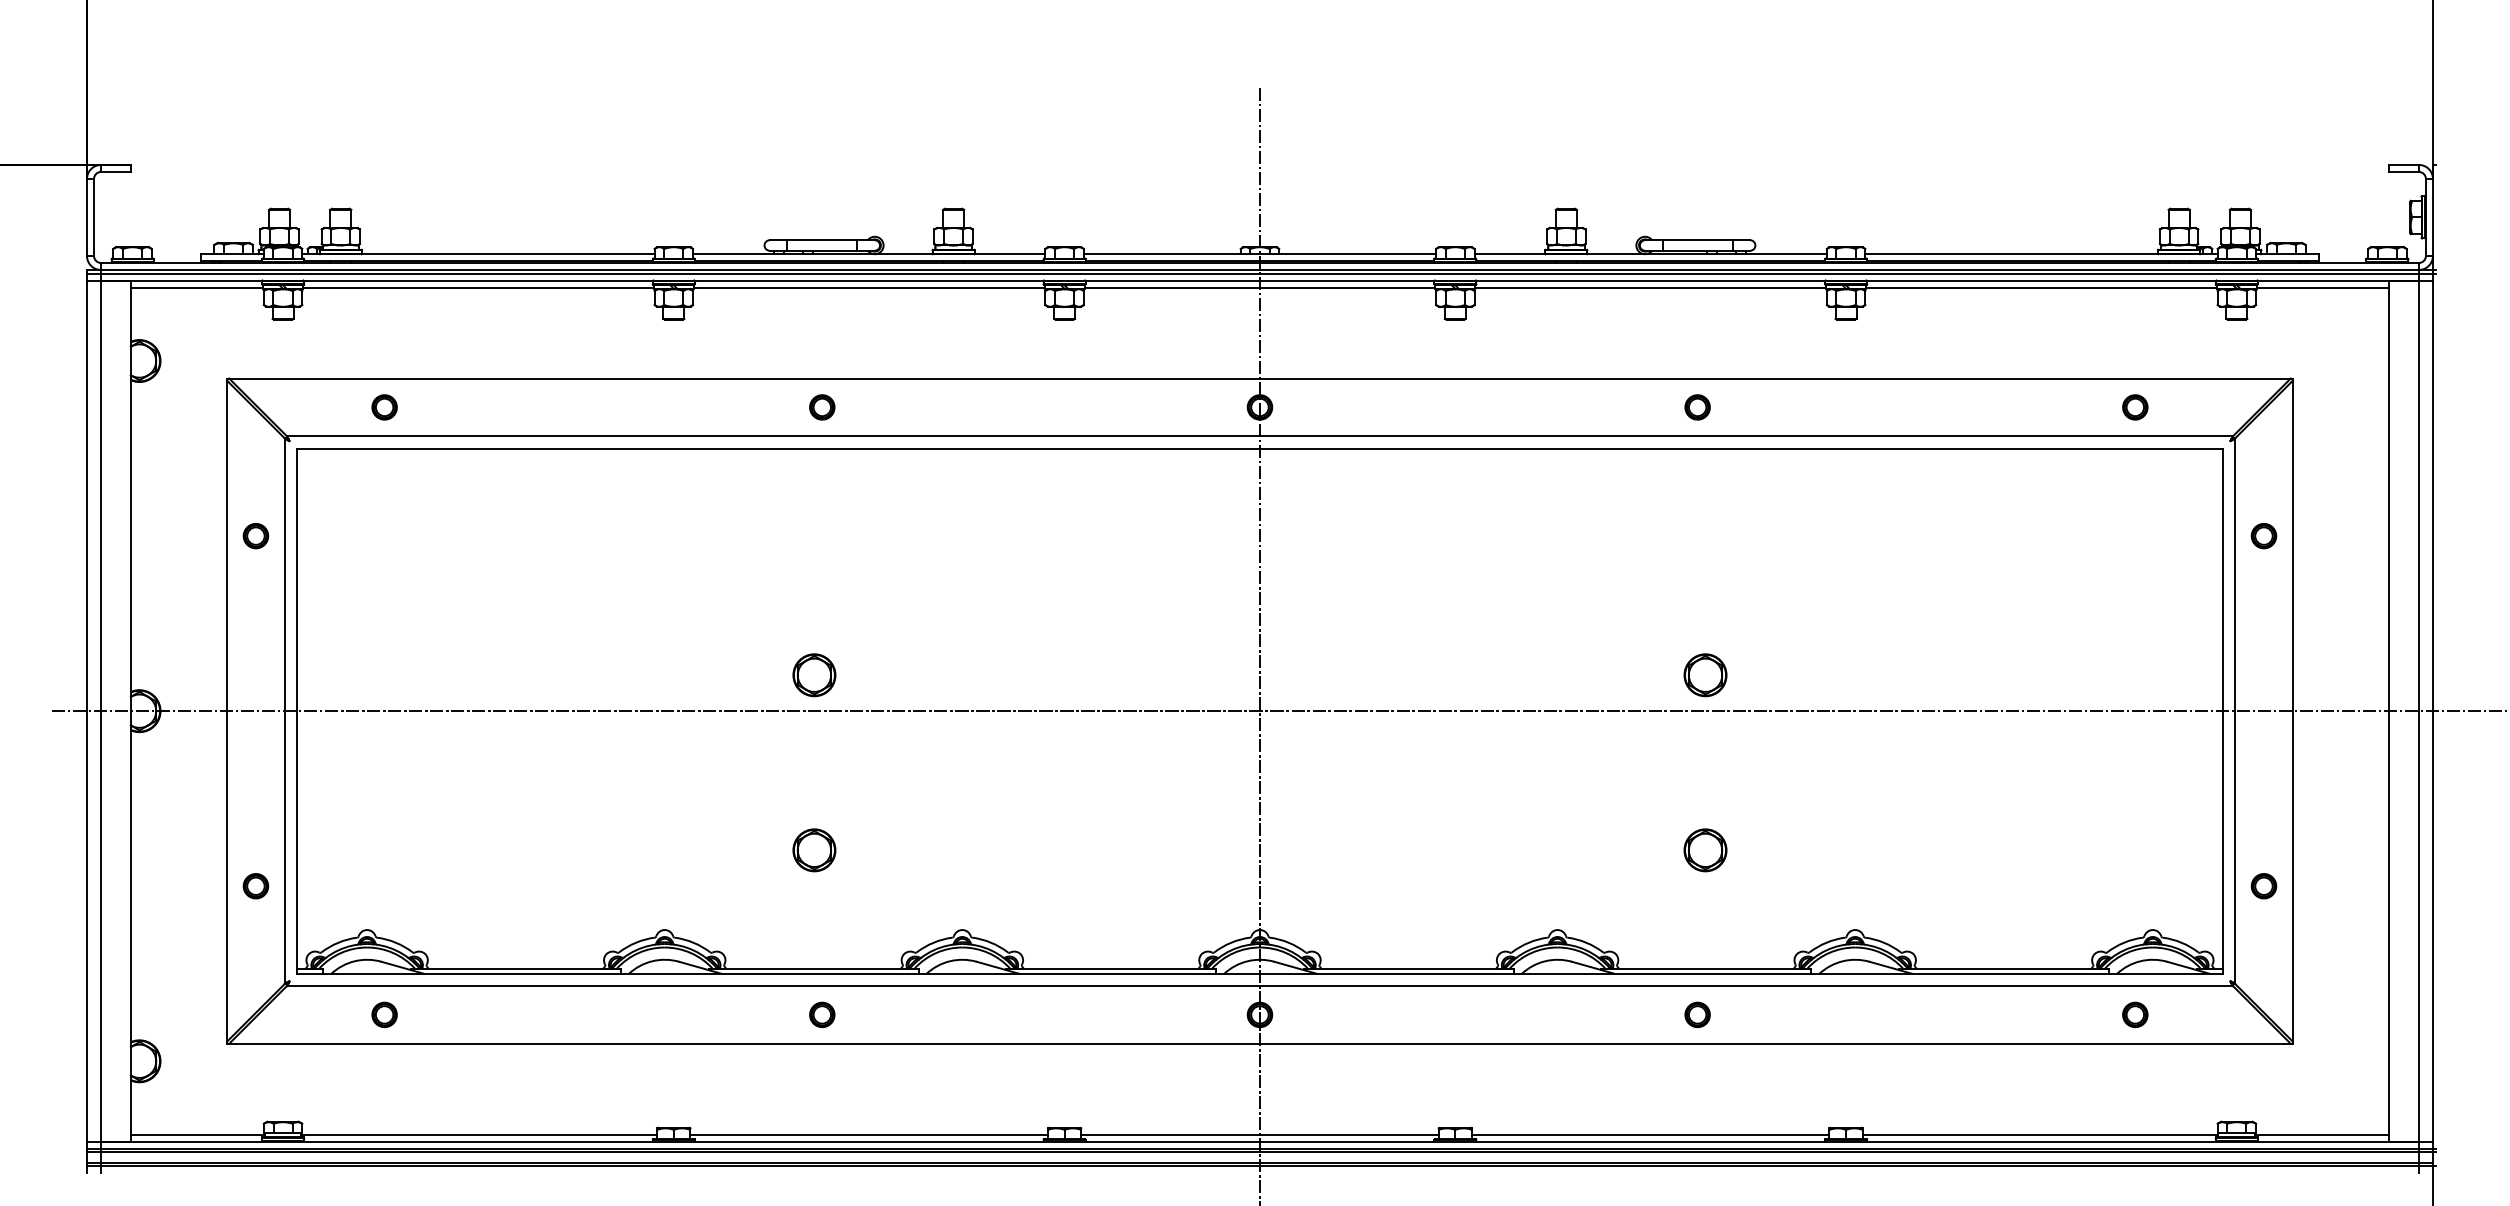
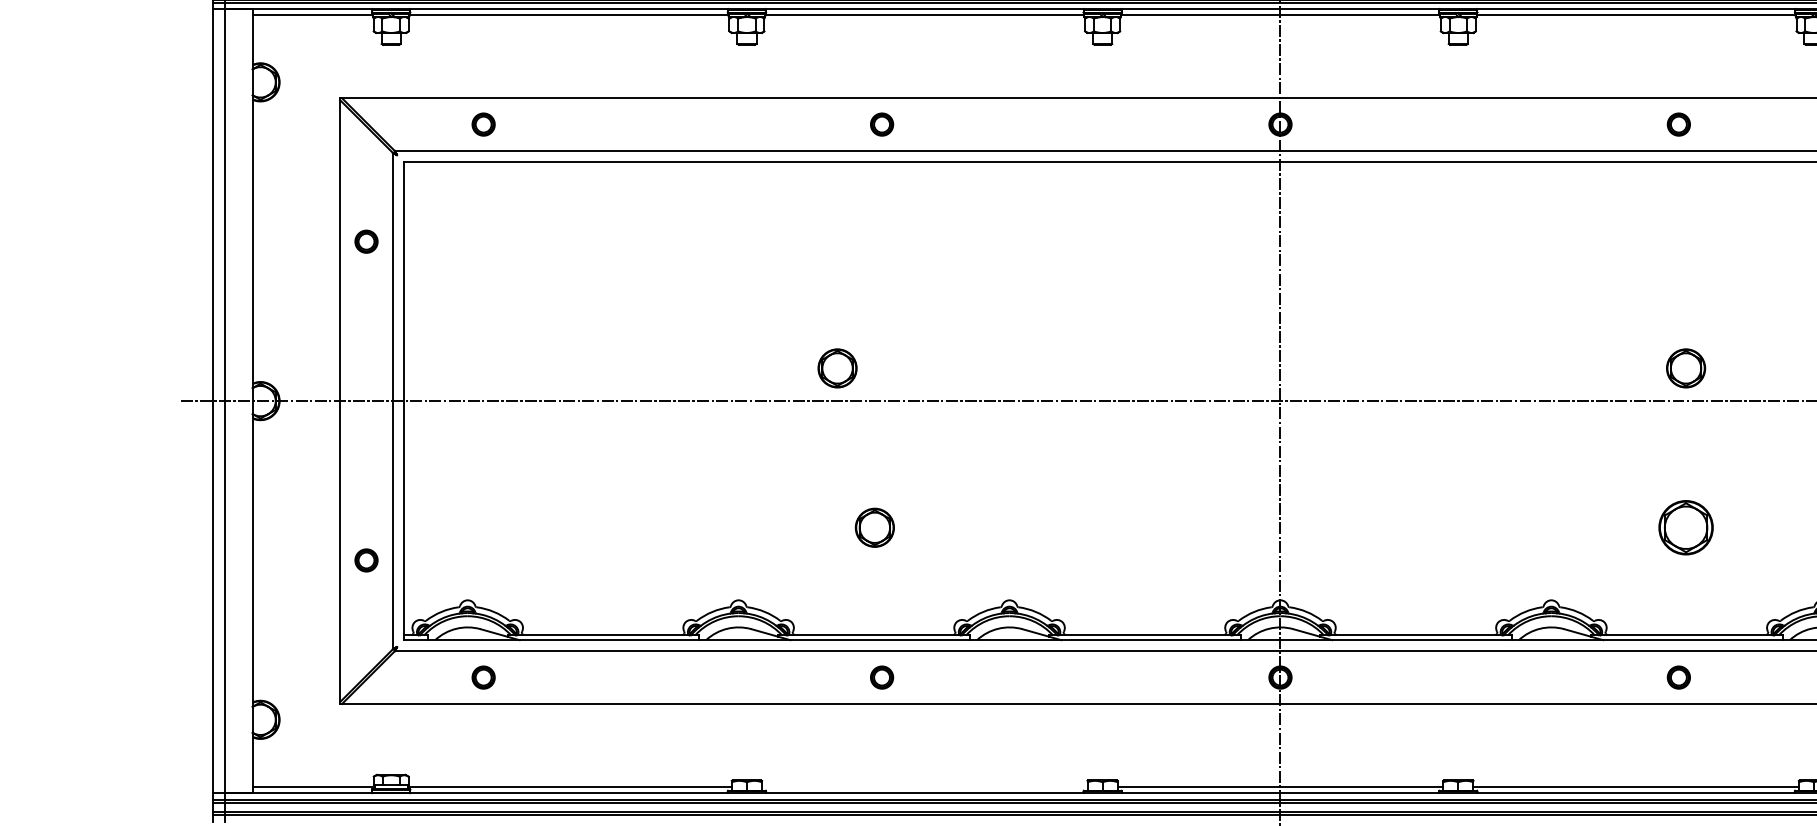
part: (814, 675) -> (837, 368), moved
part: (1705, 850) -> (1686, 527), size x1.4
line: (868, 1134) -> (924, 786), removed

